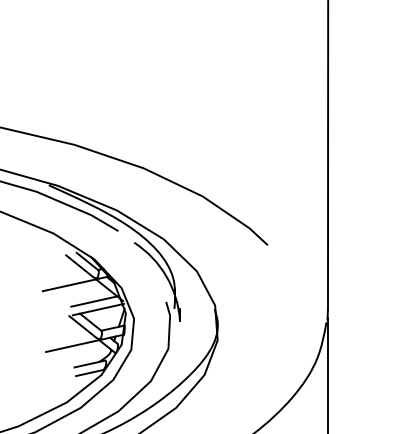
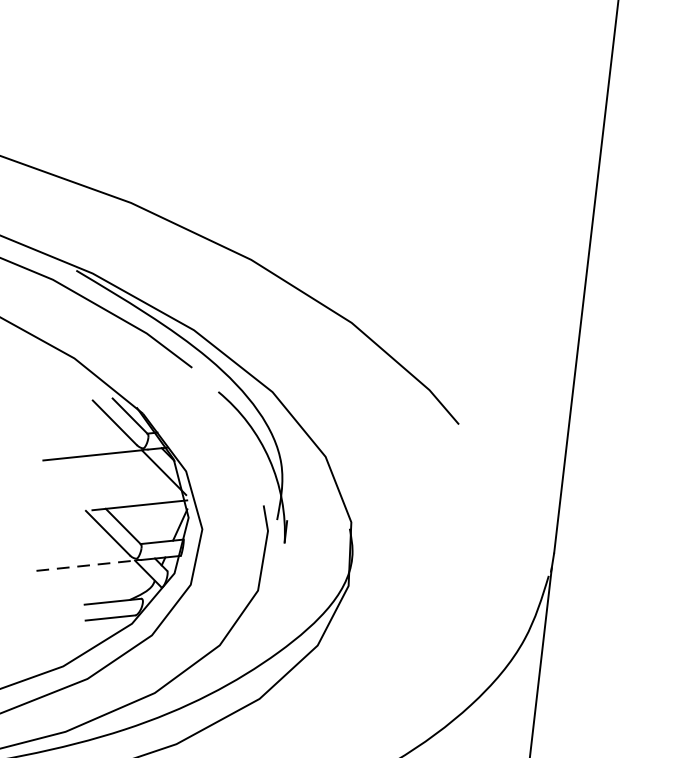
line: (94, 301) -> (134, 489), removed
line: (73, 345) -> (87, 564), solid -> dashed

